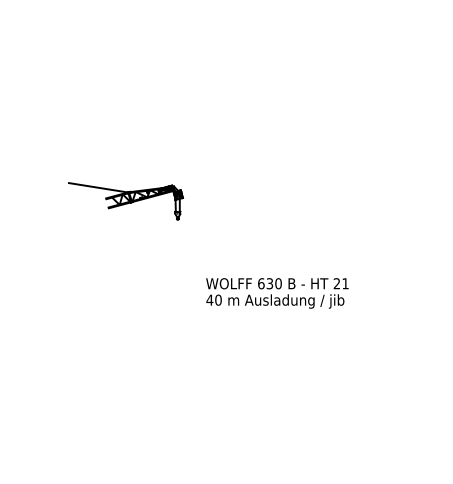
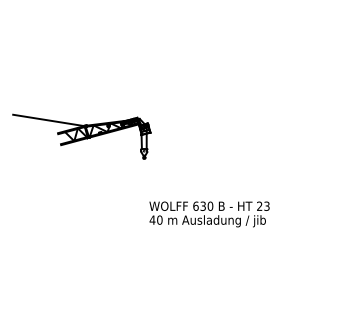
part: (125, 201) -> (81, 136), size x1.43
text: (345, 283) -> (266, 206), 21 -> 23

